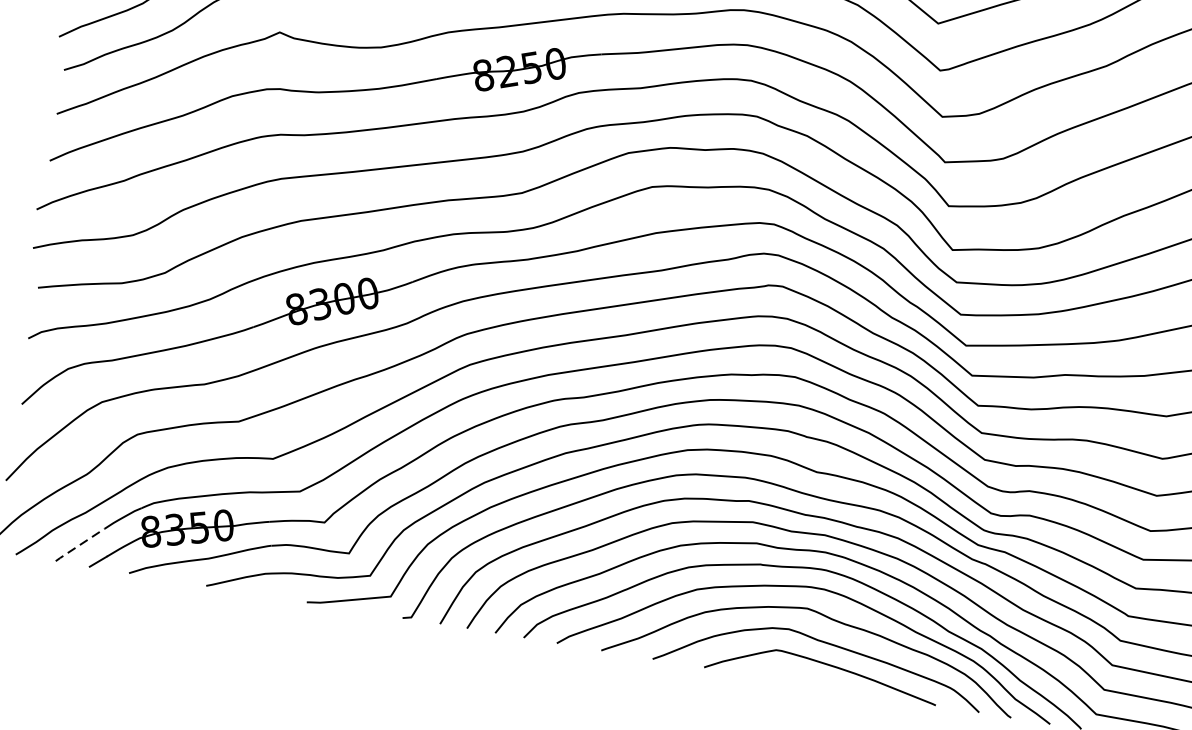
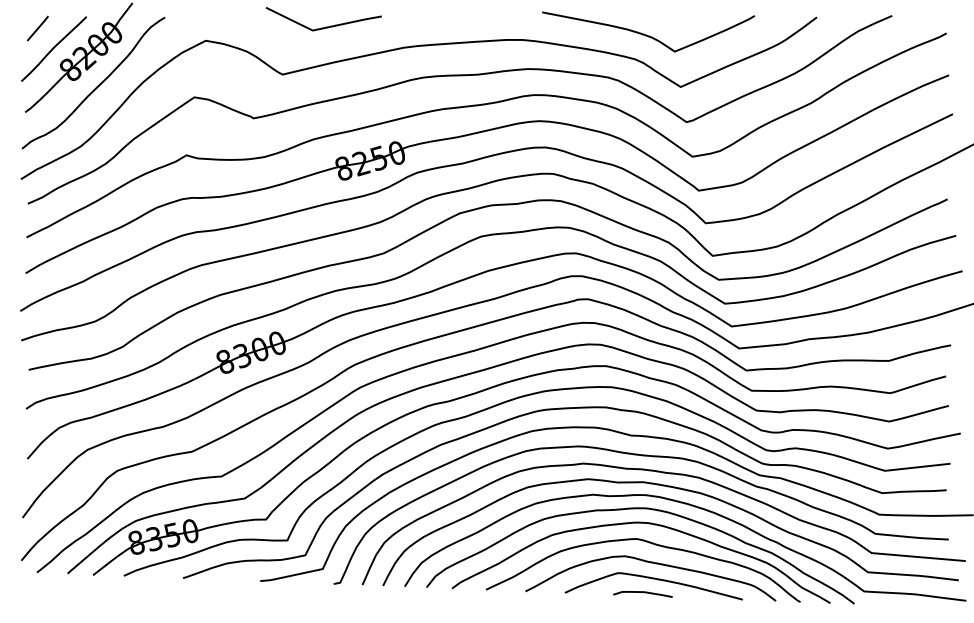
line: (80, 545) -> (84, 559), dashed -> solid
curve: (805, 679) -> (642, 592), added

